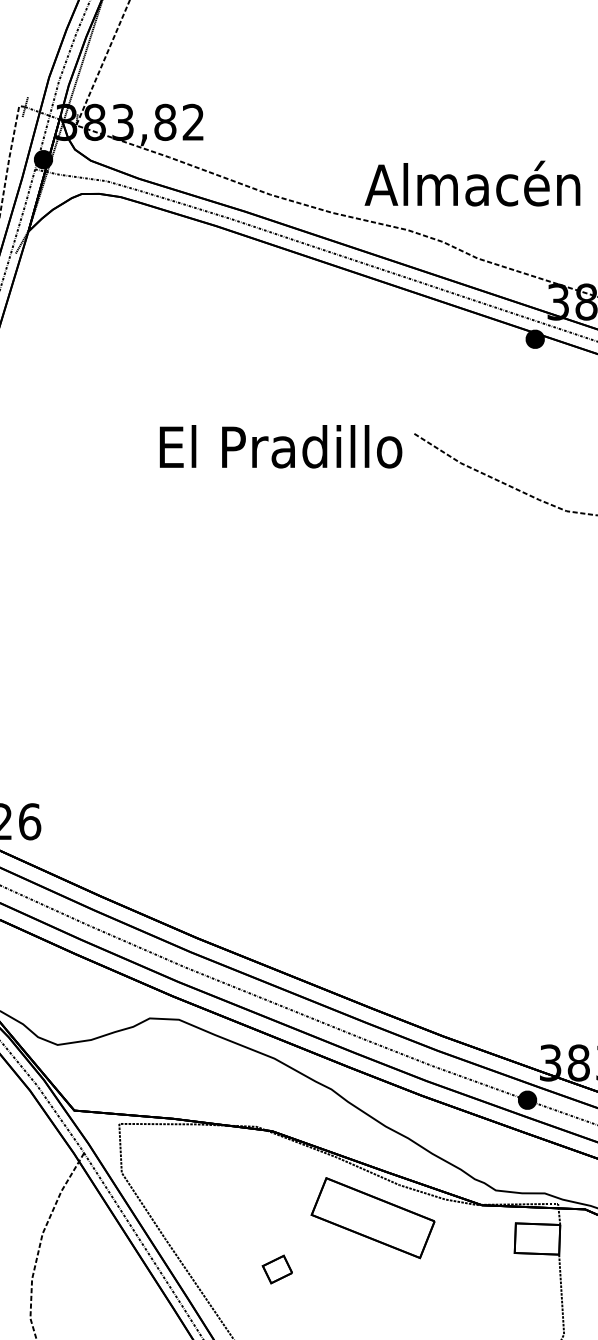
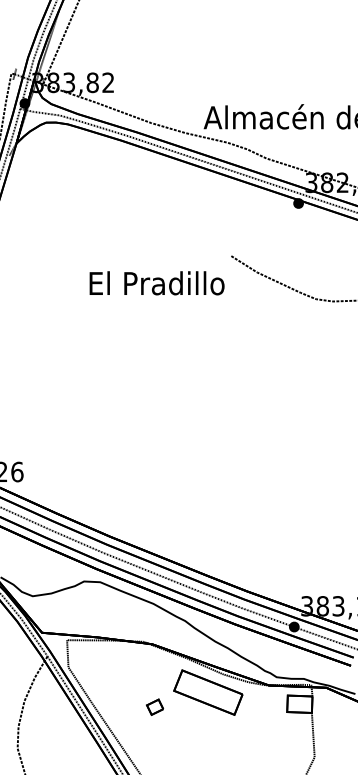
text: (279, 447) -> (156, 283), moved
part: (278, 1268) -> (155, 706), moved

